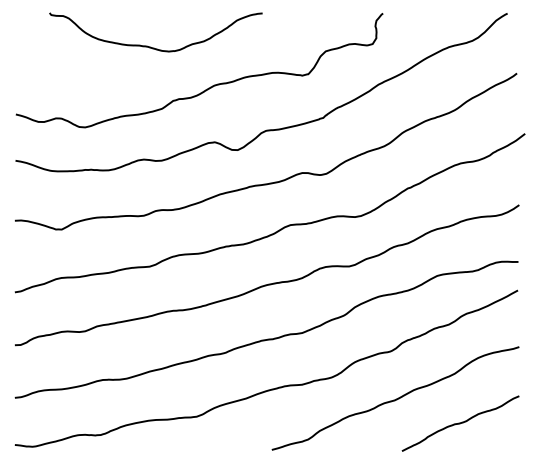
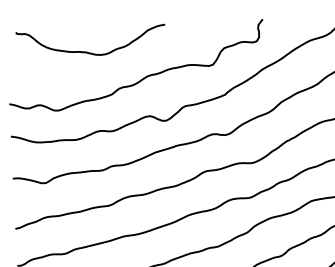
curve: (150, 46) -> (87, 52), moved

